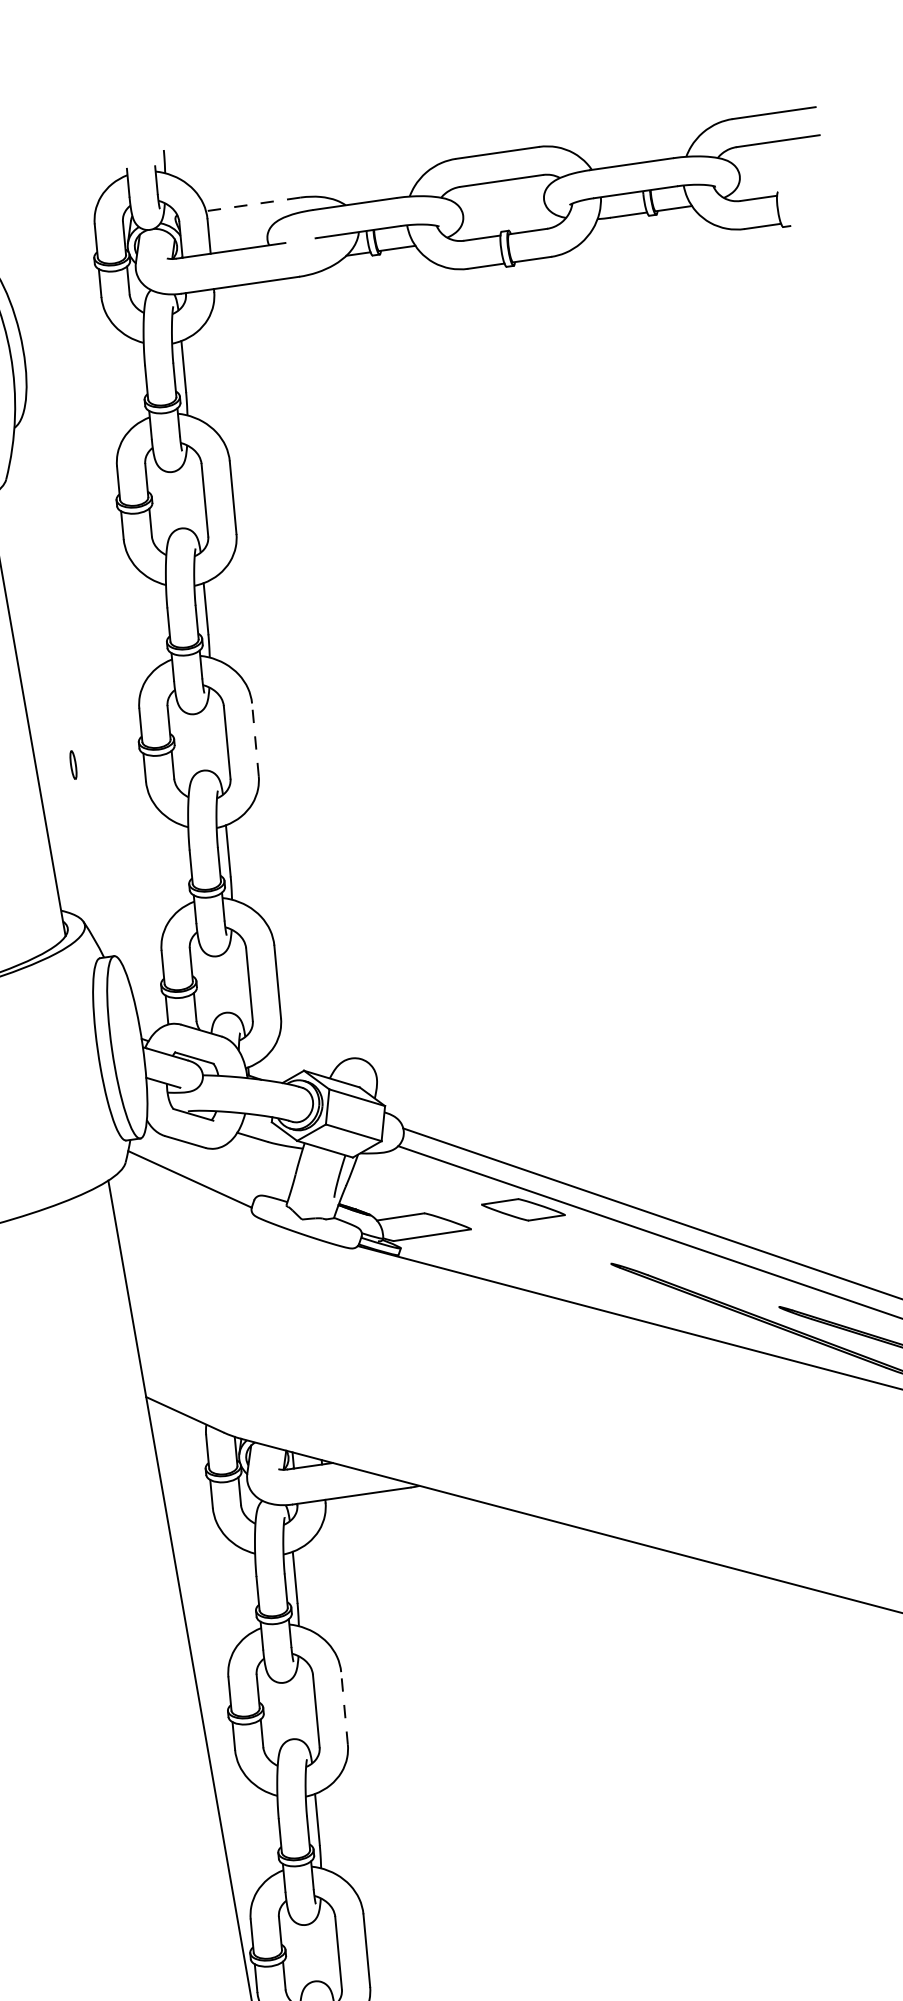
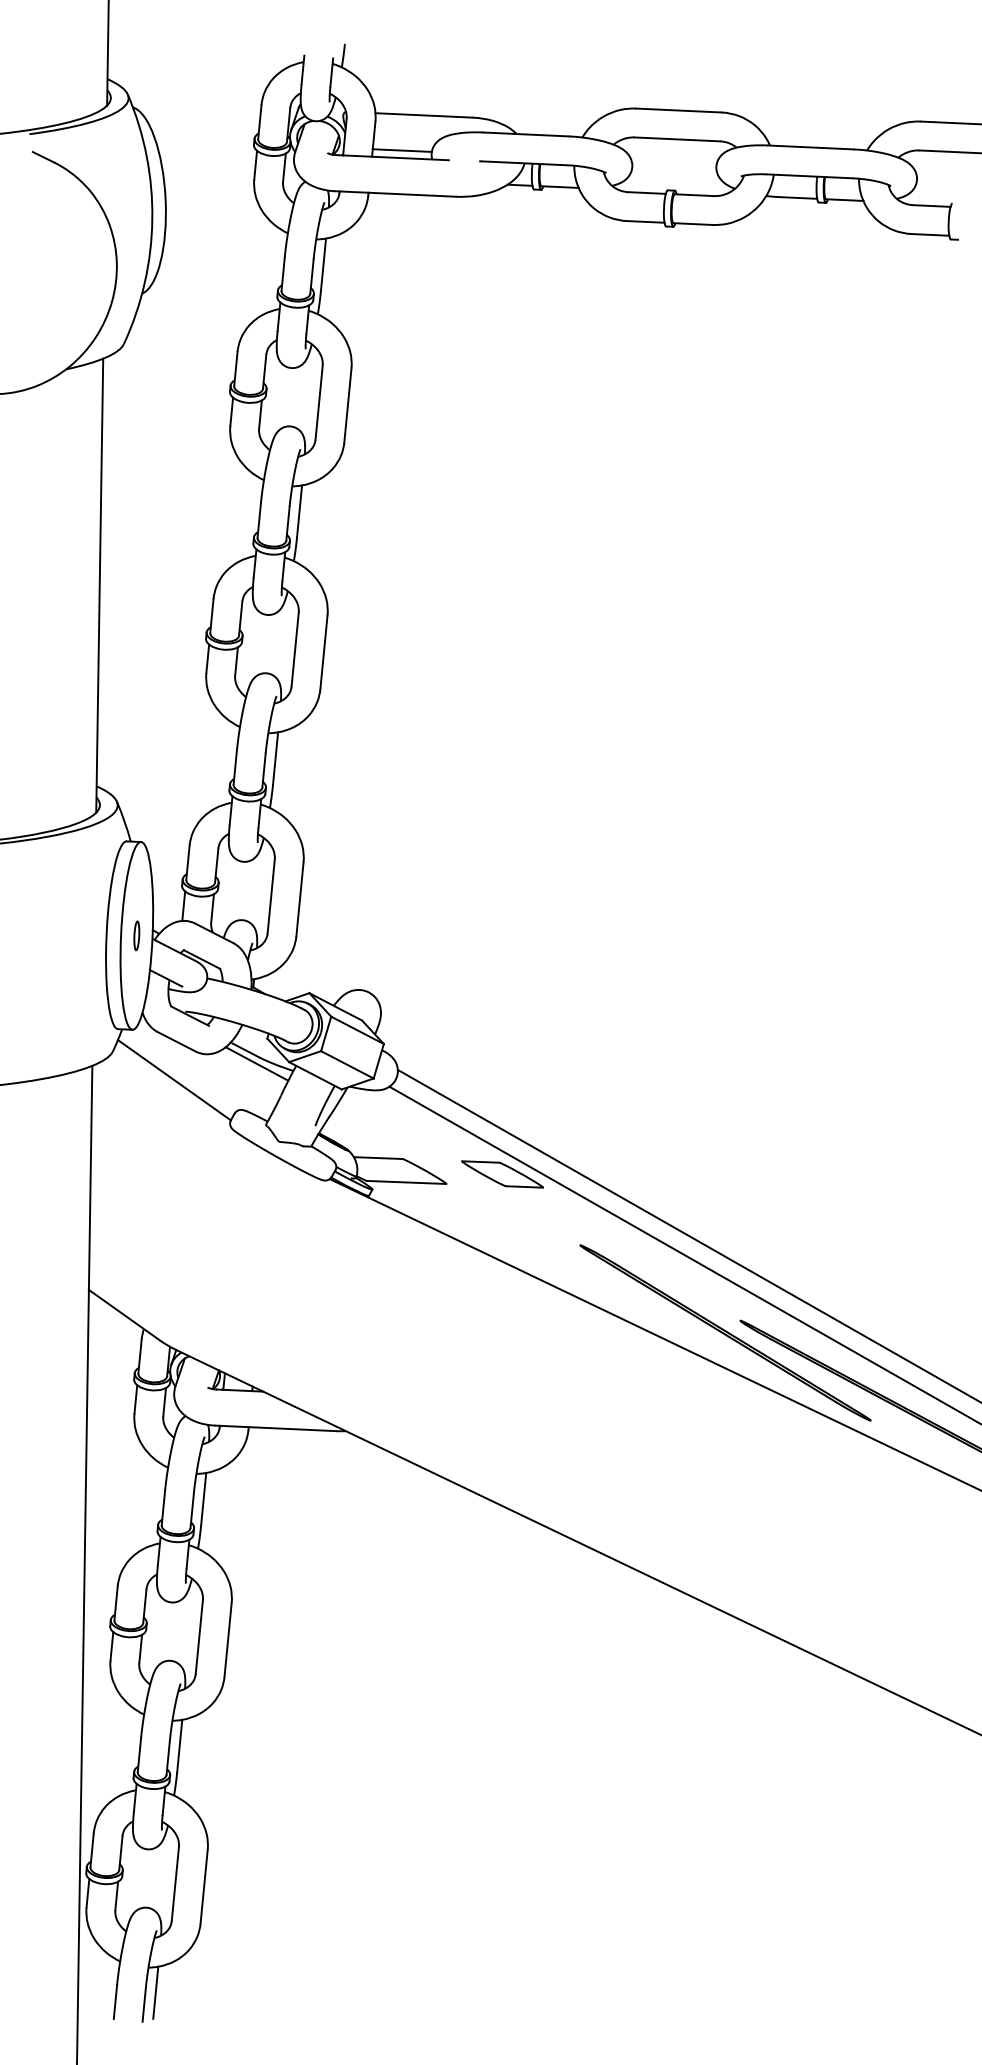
line: (253, 204) -> (424, 115), dashed -> solid
line: (237, 242) -> (401, 150), added
line: (255, 738) -> (324, 651), dashed -> solid
part: (73, 764) -> (136, 935), moved
line: (266, 1148) -> (256, 1063), added
line: (344, 1708) -> (228, 1639), dashed -> solid

